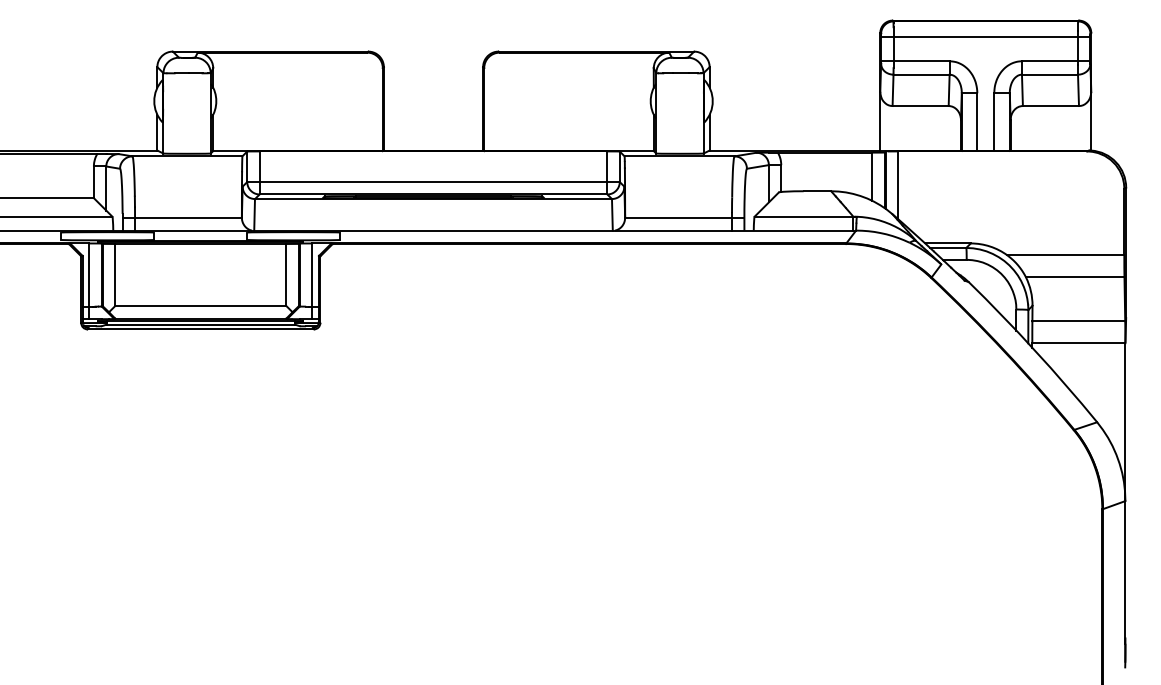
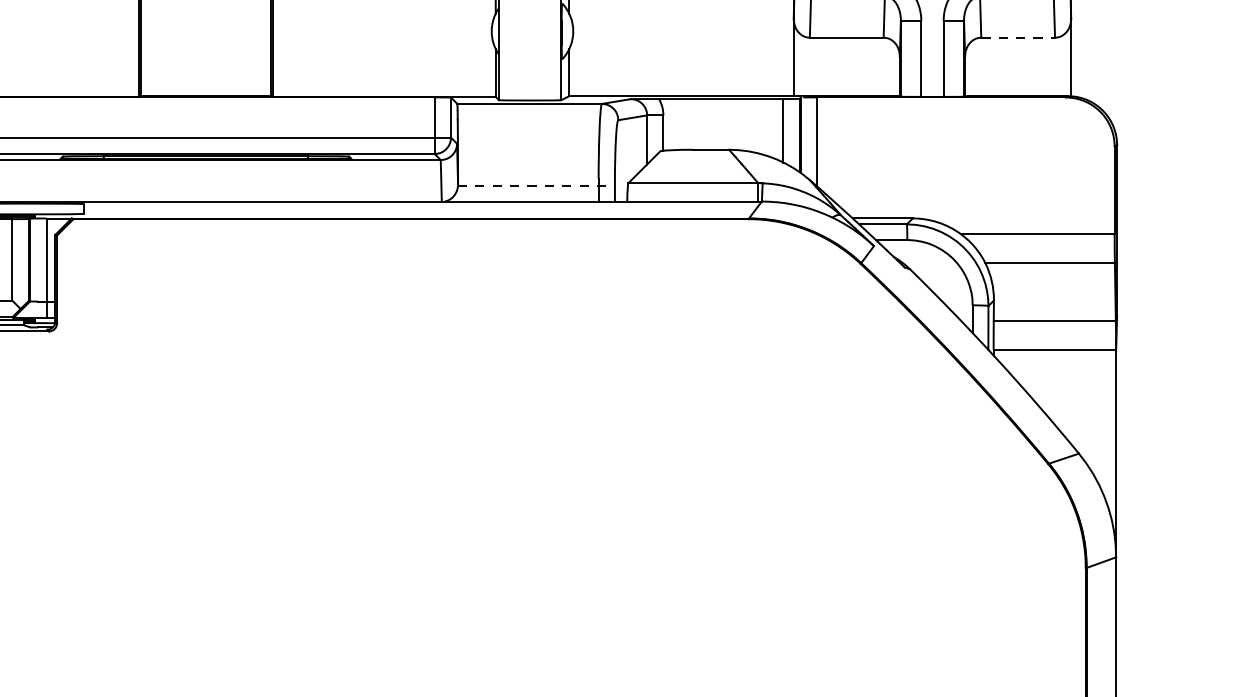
line: (1051, 106) -> (1018, 38), solid -> dashed
line: (684, 218) -> (536, 185), solid -> dashed

